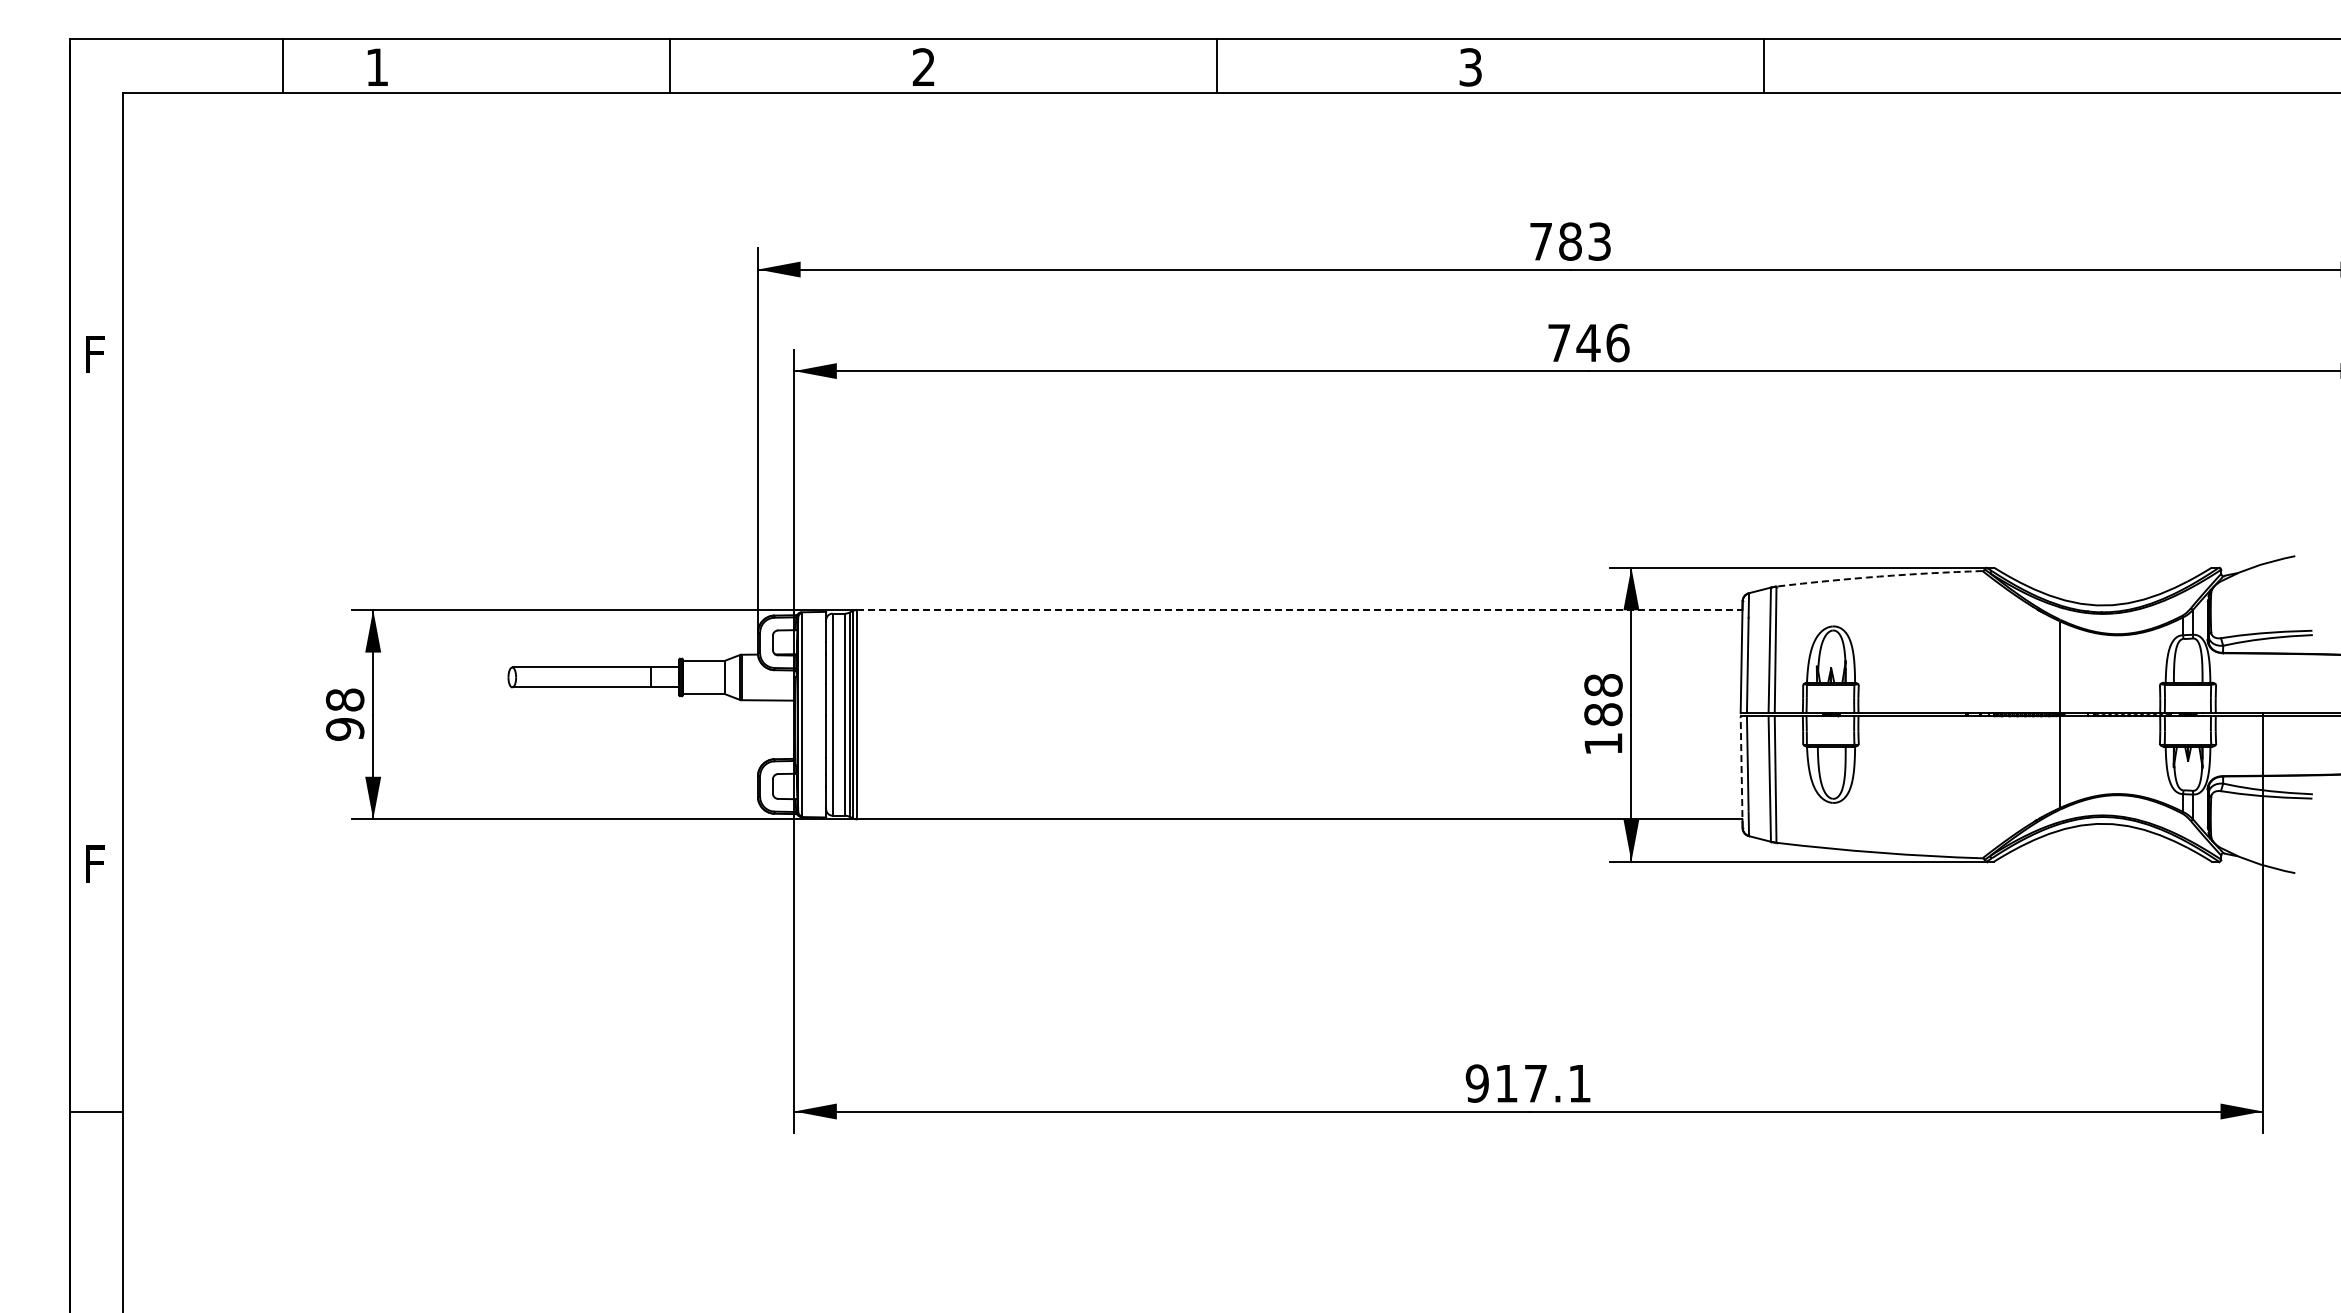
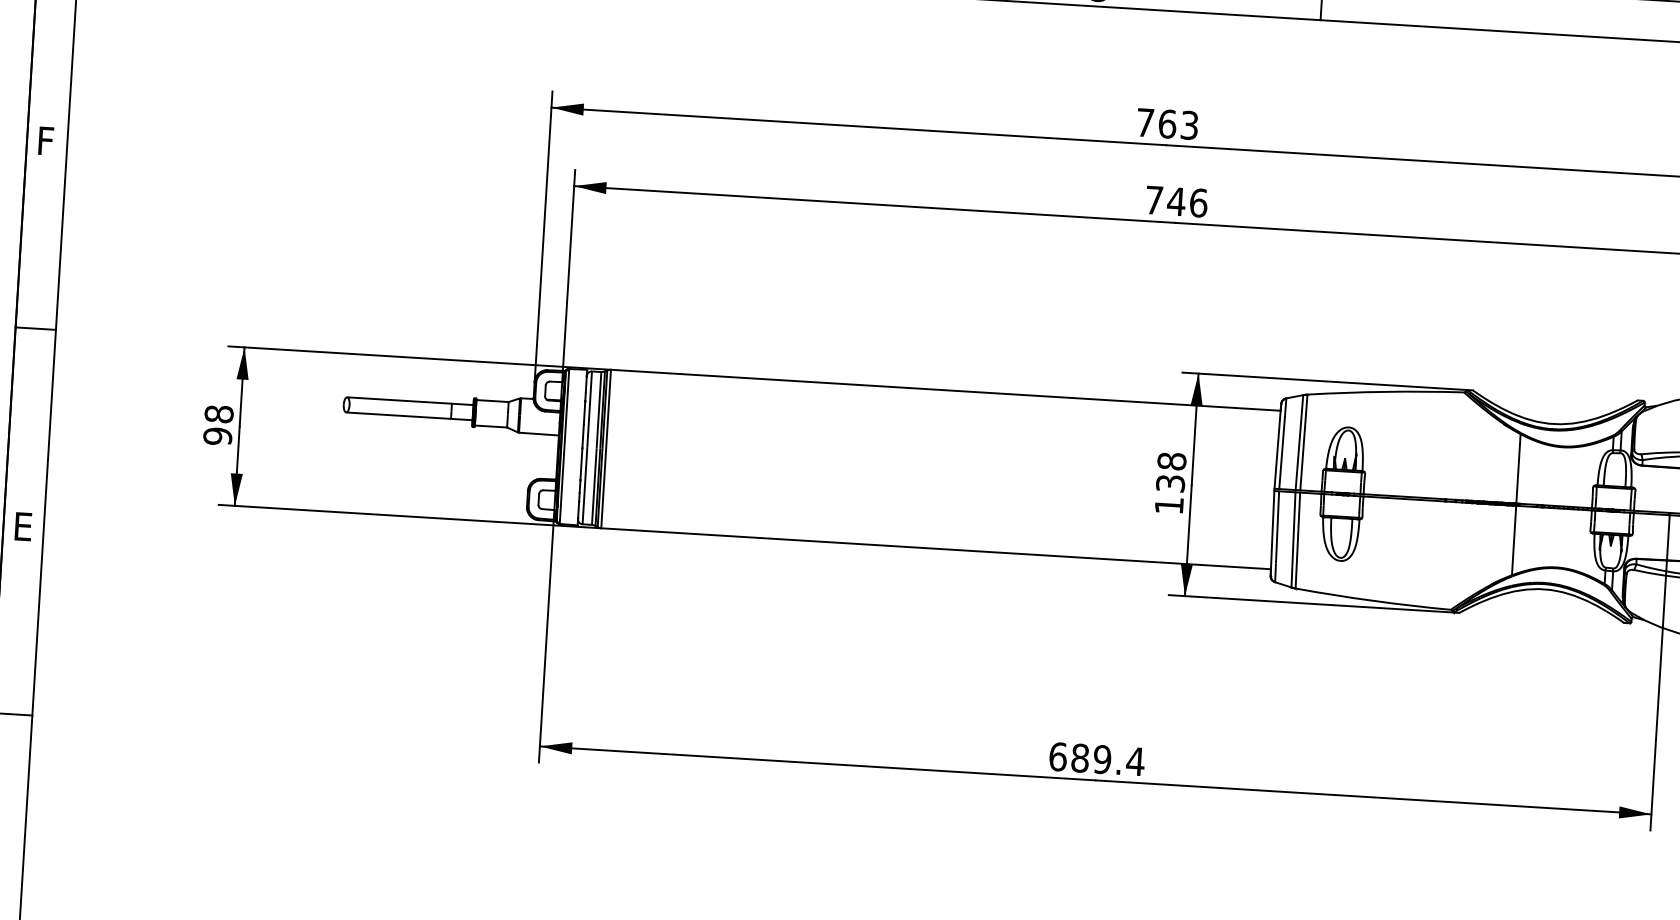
text: (1570, 241) -> (1167, 123), 783 -> 763
arc: (1879, 576) -> (1385, 391), dashed -> solid
line: (96, 602) -> (35, 328), added
line: (1299, 609) -> (945, 389), dashed -> solid
text: (1603, 714) -> (1170, 483), 188 -> 138
line: (1741, 772) -> (1272, 533), dashed -> solid
text: (98, 863) -> (24, 526), F -> E
text: (1528, 1083) -> (1096, 759), 917.1 -> 689.4

